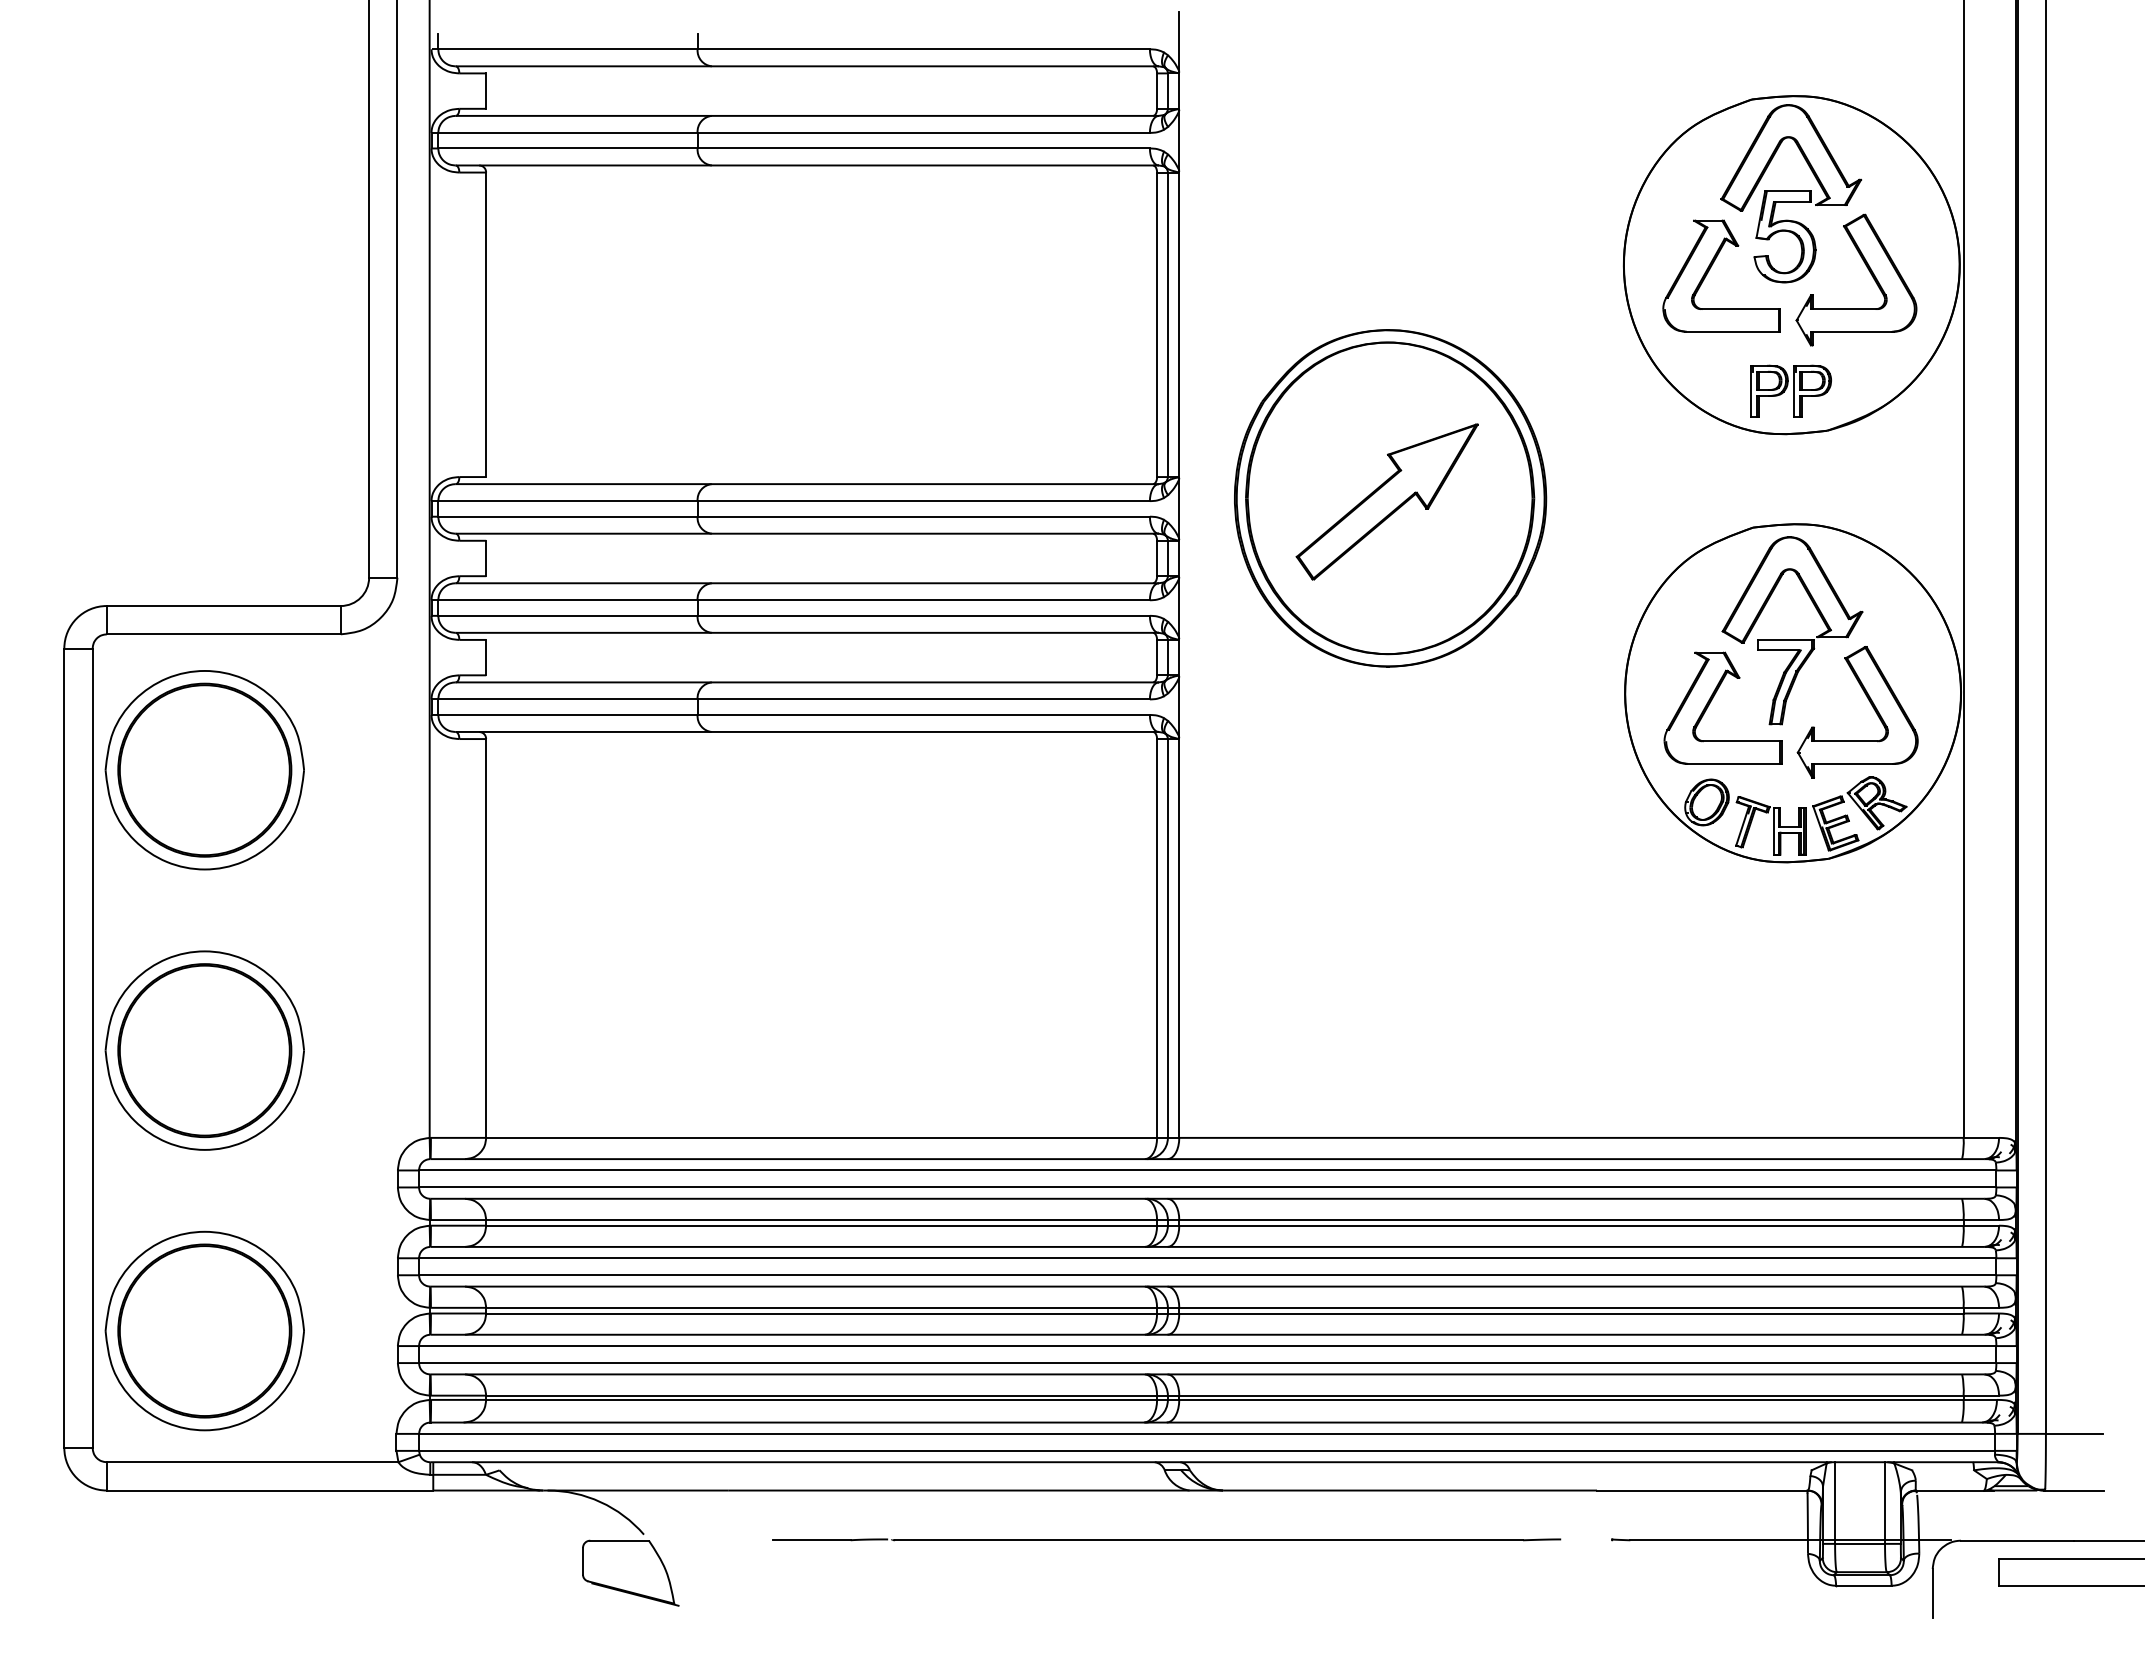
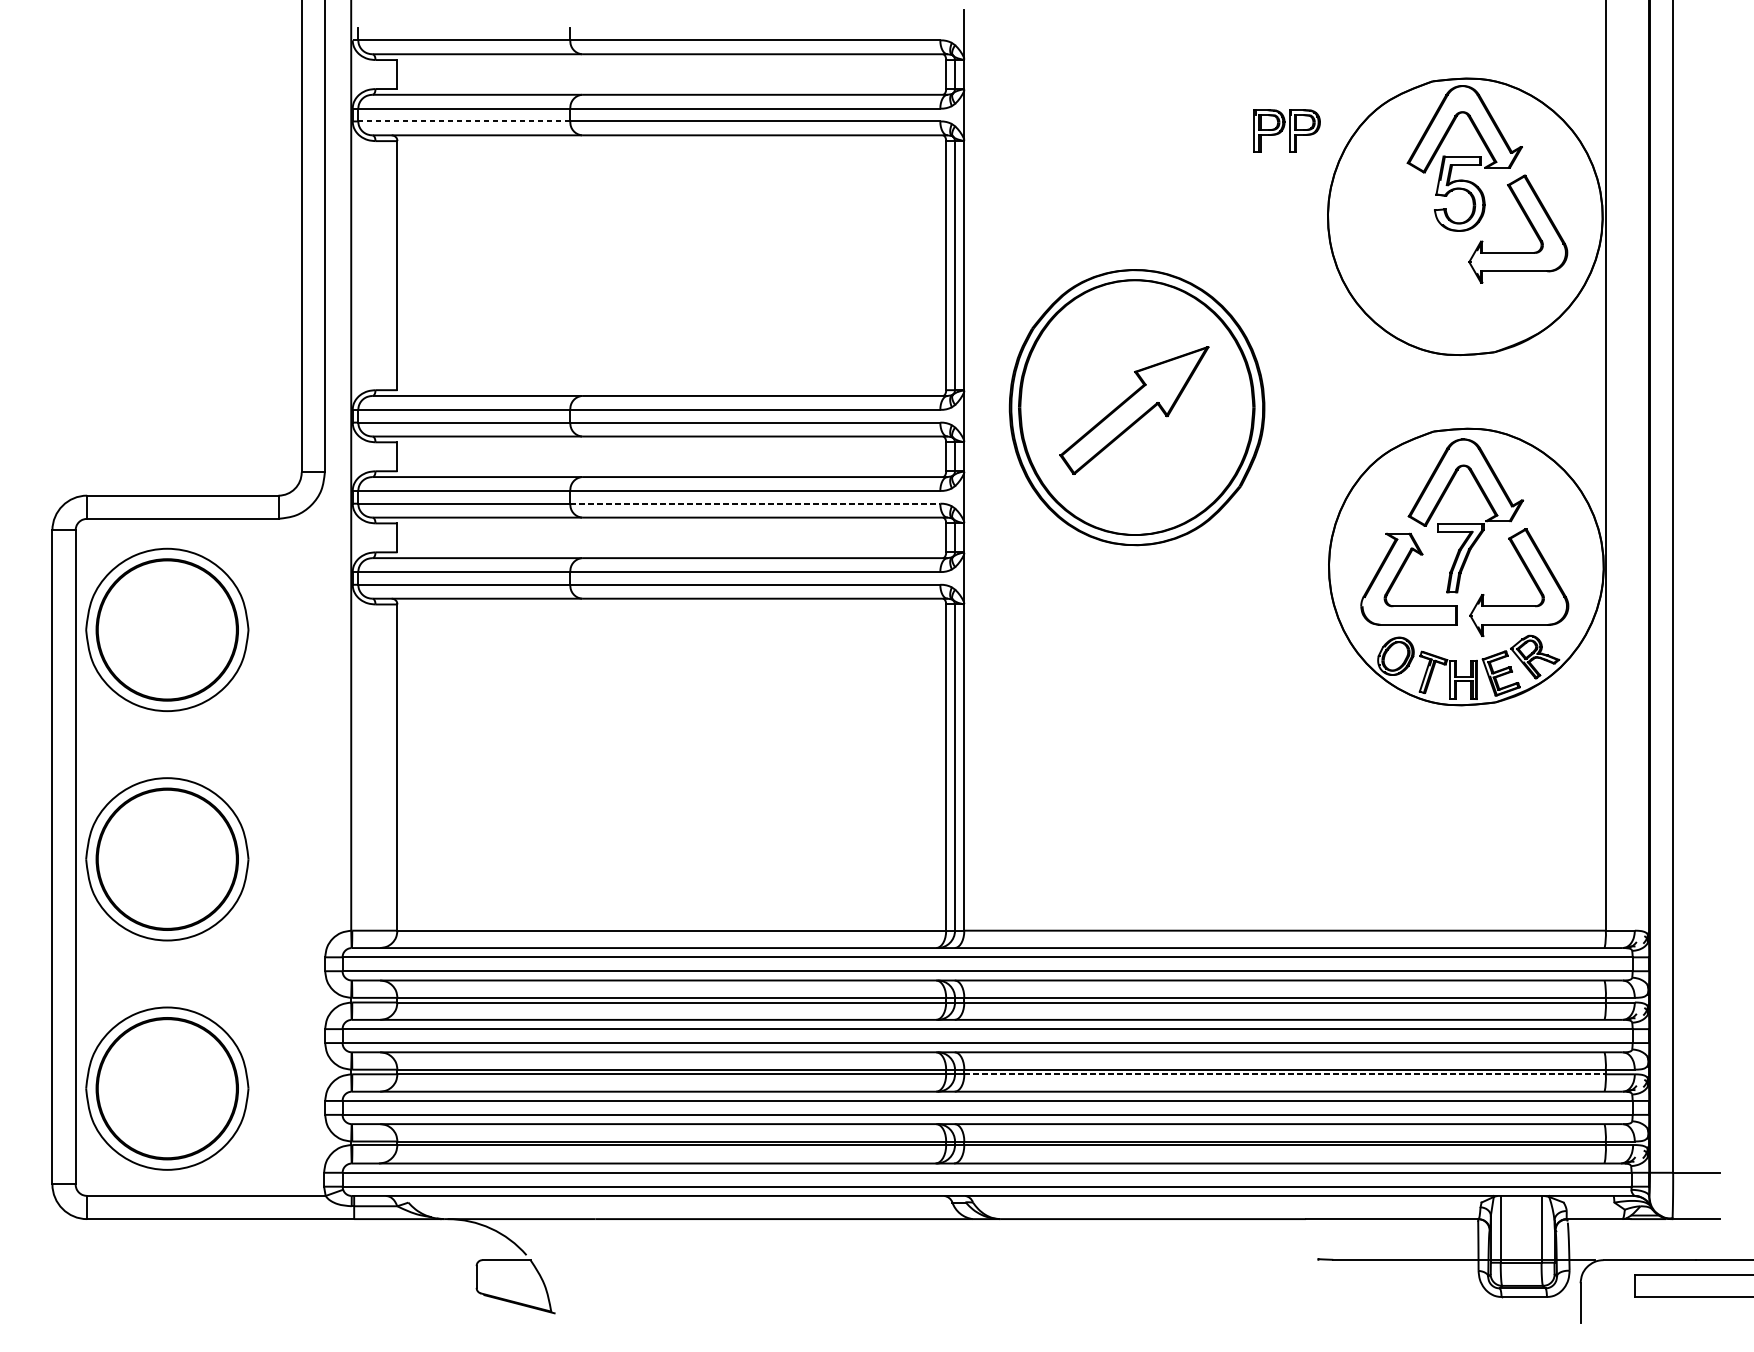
line: (567, 148) -> (463, 121), solid -> dashed
part: (1710, 269) -> (1398, 220), removed
part: (1790, 390) -> (1286, 130), moved
line: (924, 615) -> (755, 503), solid -> dashed
line: (1571, 1313) -> (1285, 1074), solid -> dashed
part: (1166, 1539) -> (953, 1259), removed

